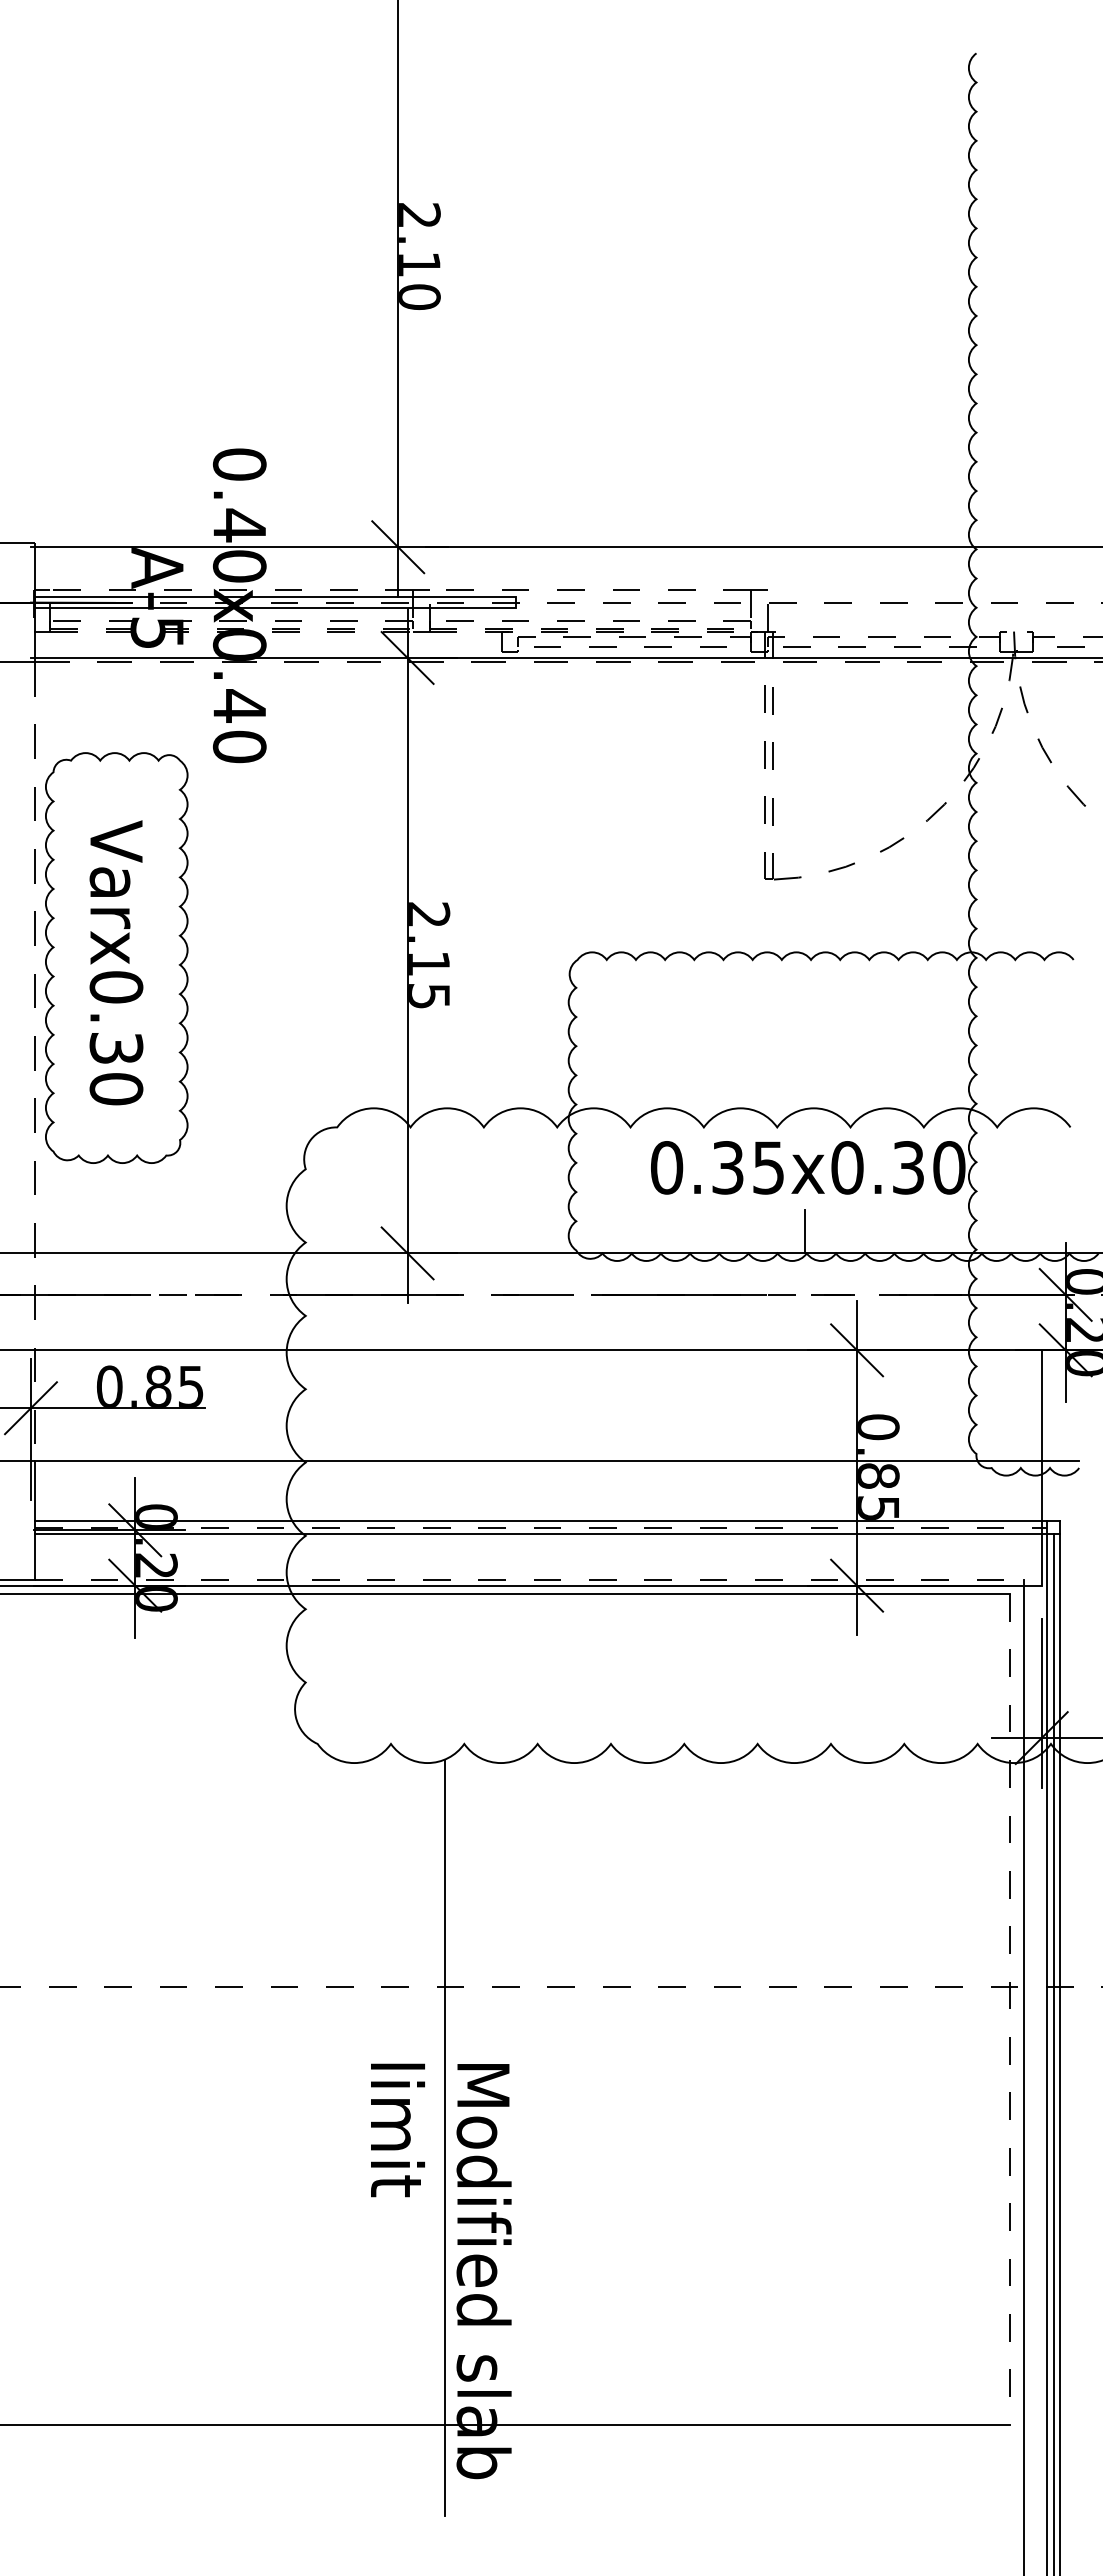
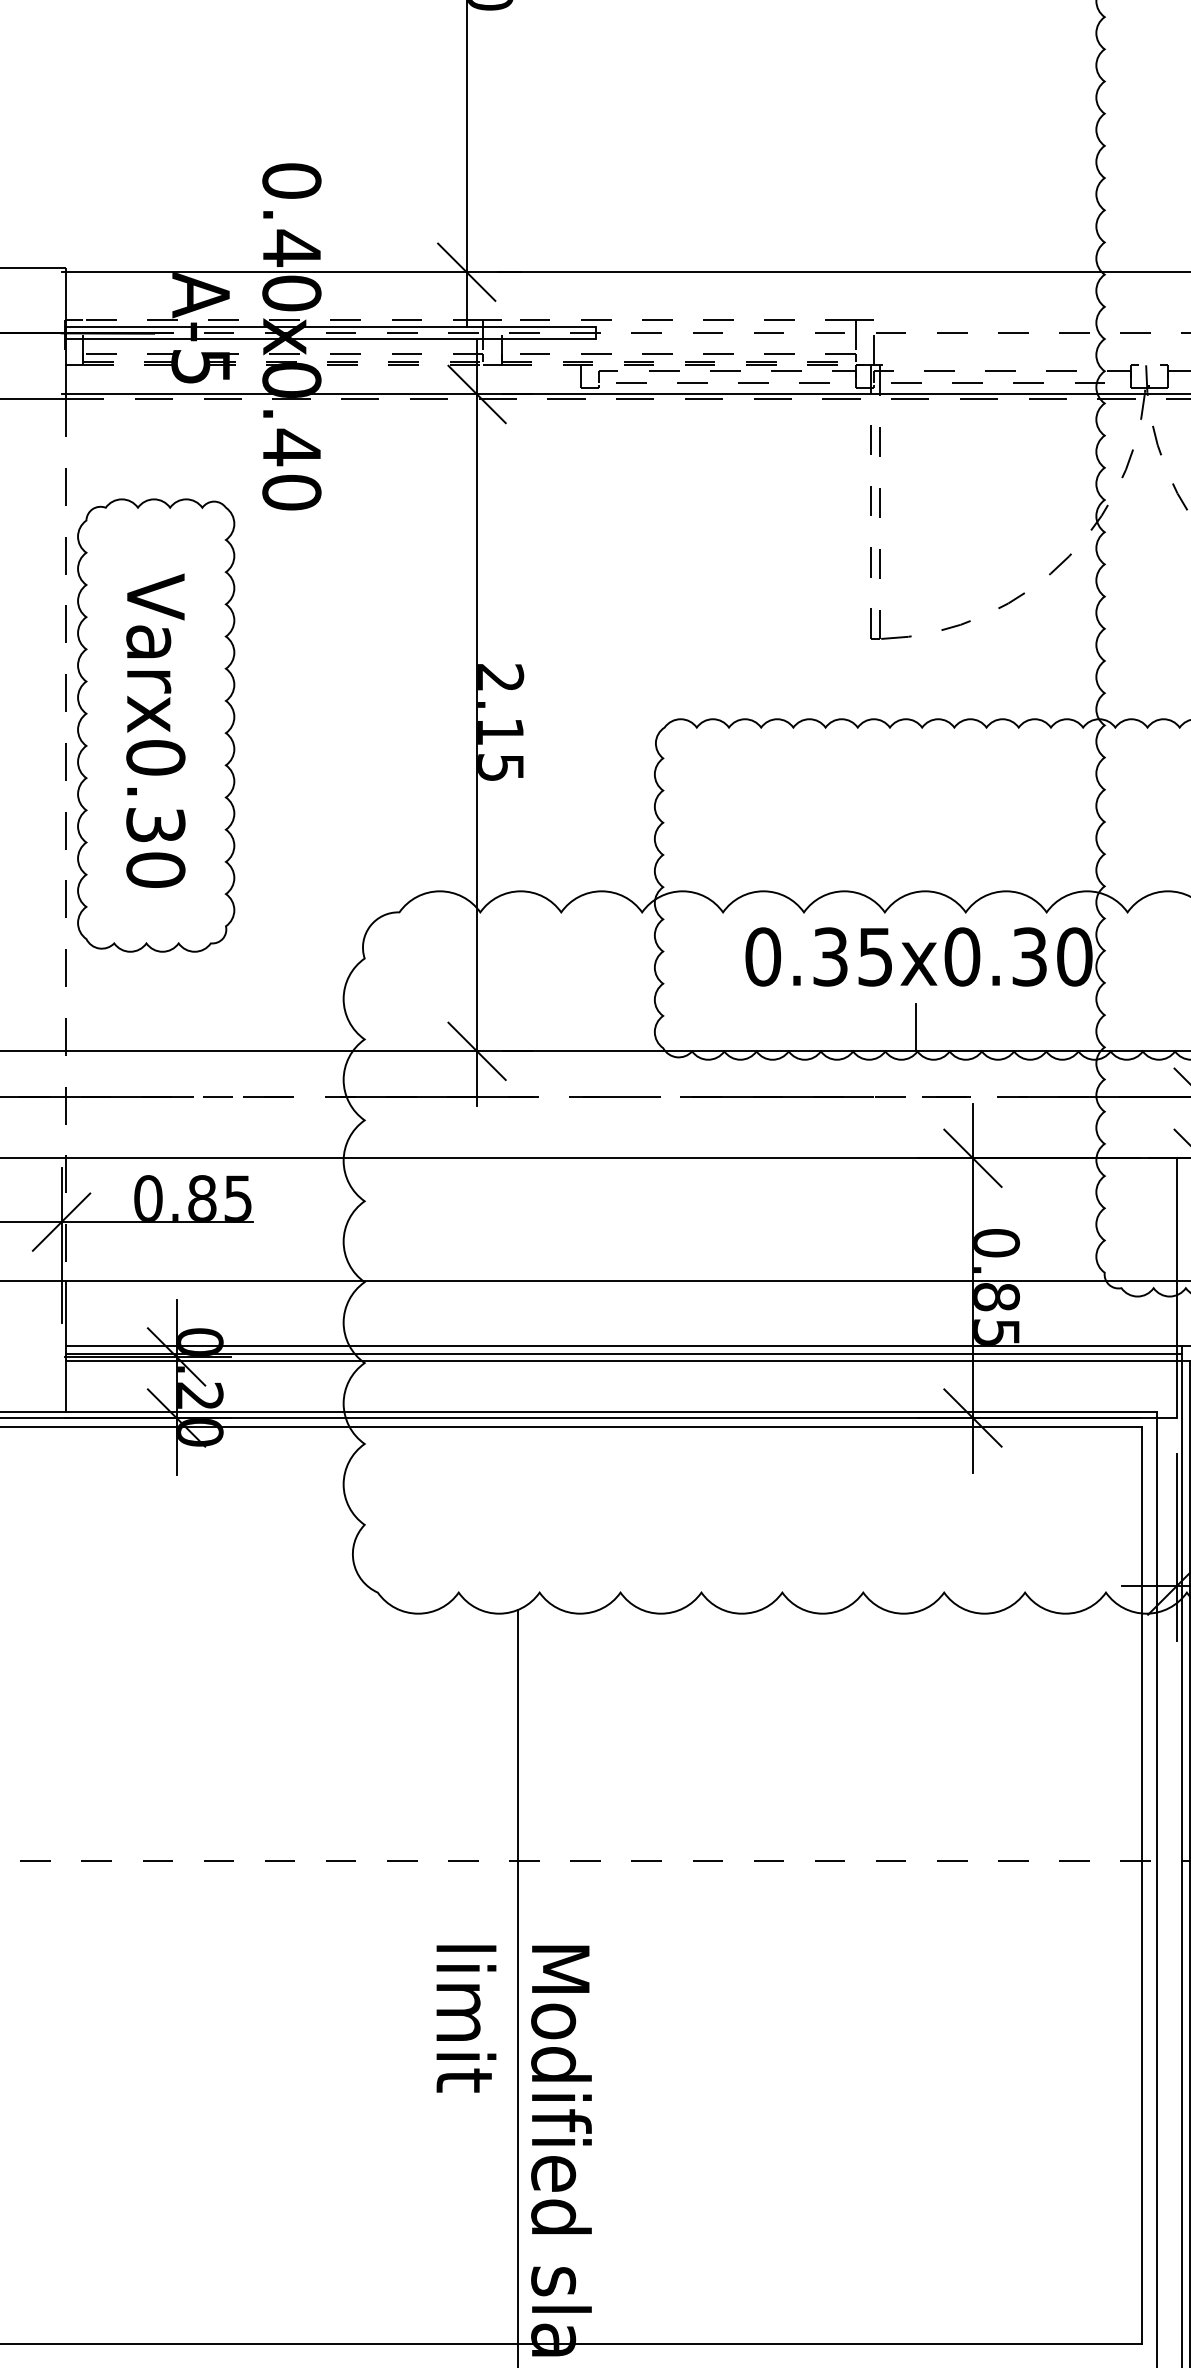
line: (540, 1527) -> (623, 1353), dashed -> solid
line: (529, 1580) -> (611, 1412), dashed -> solid
line: (1009, 2009) -> (1141, 1885), dashed -> solid

